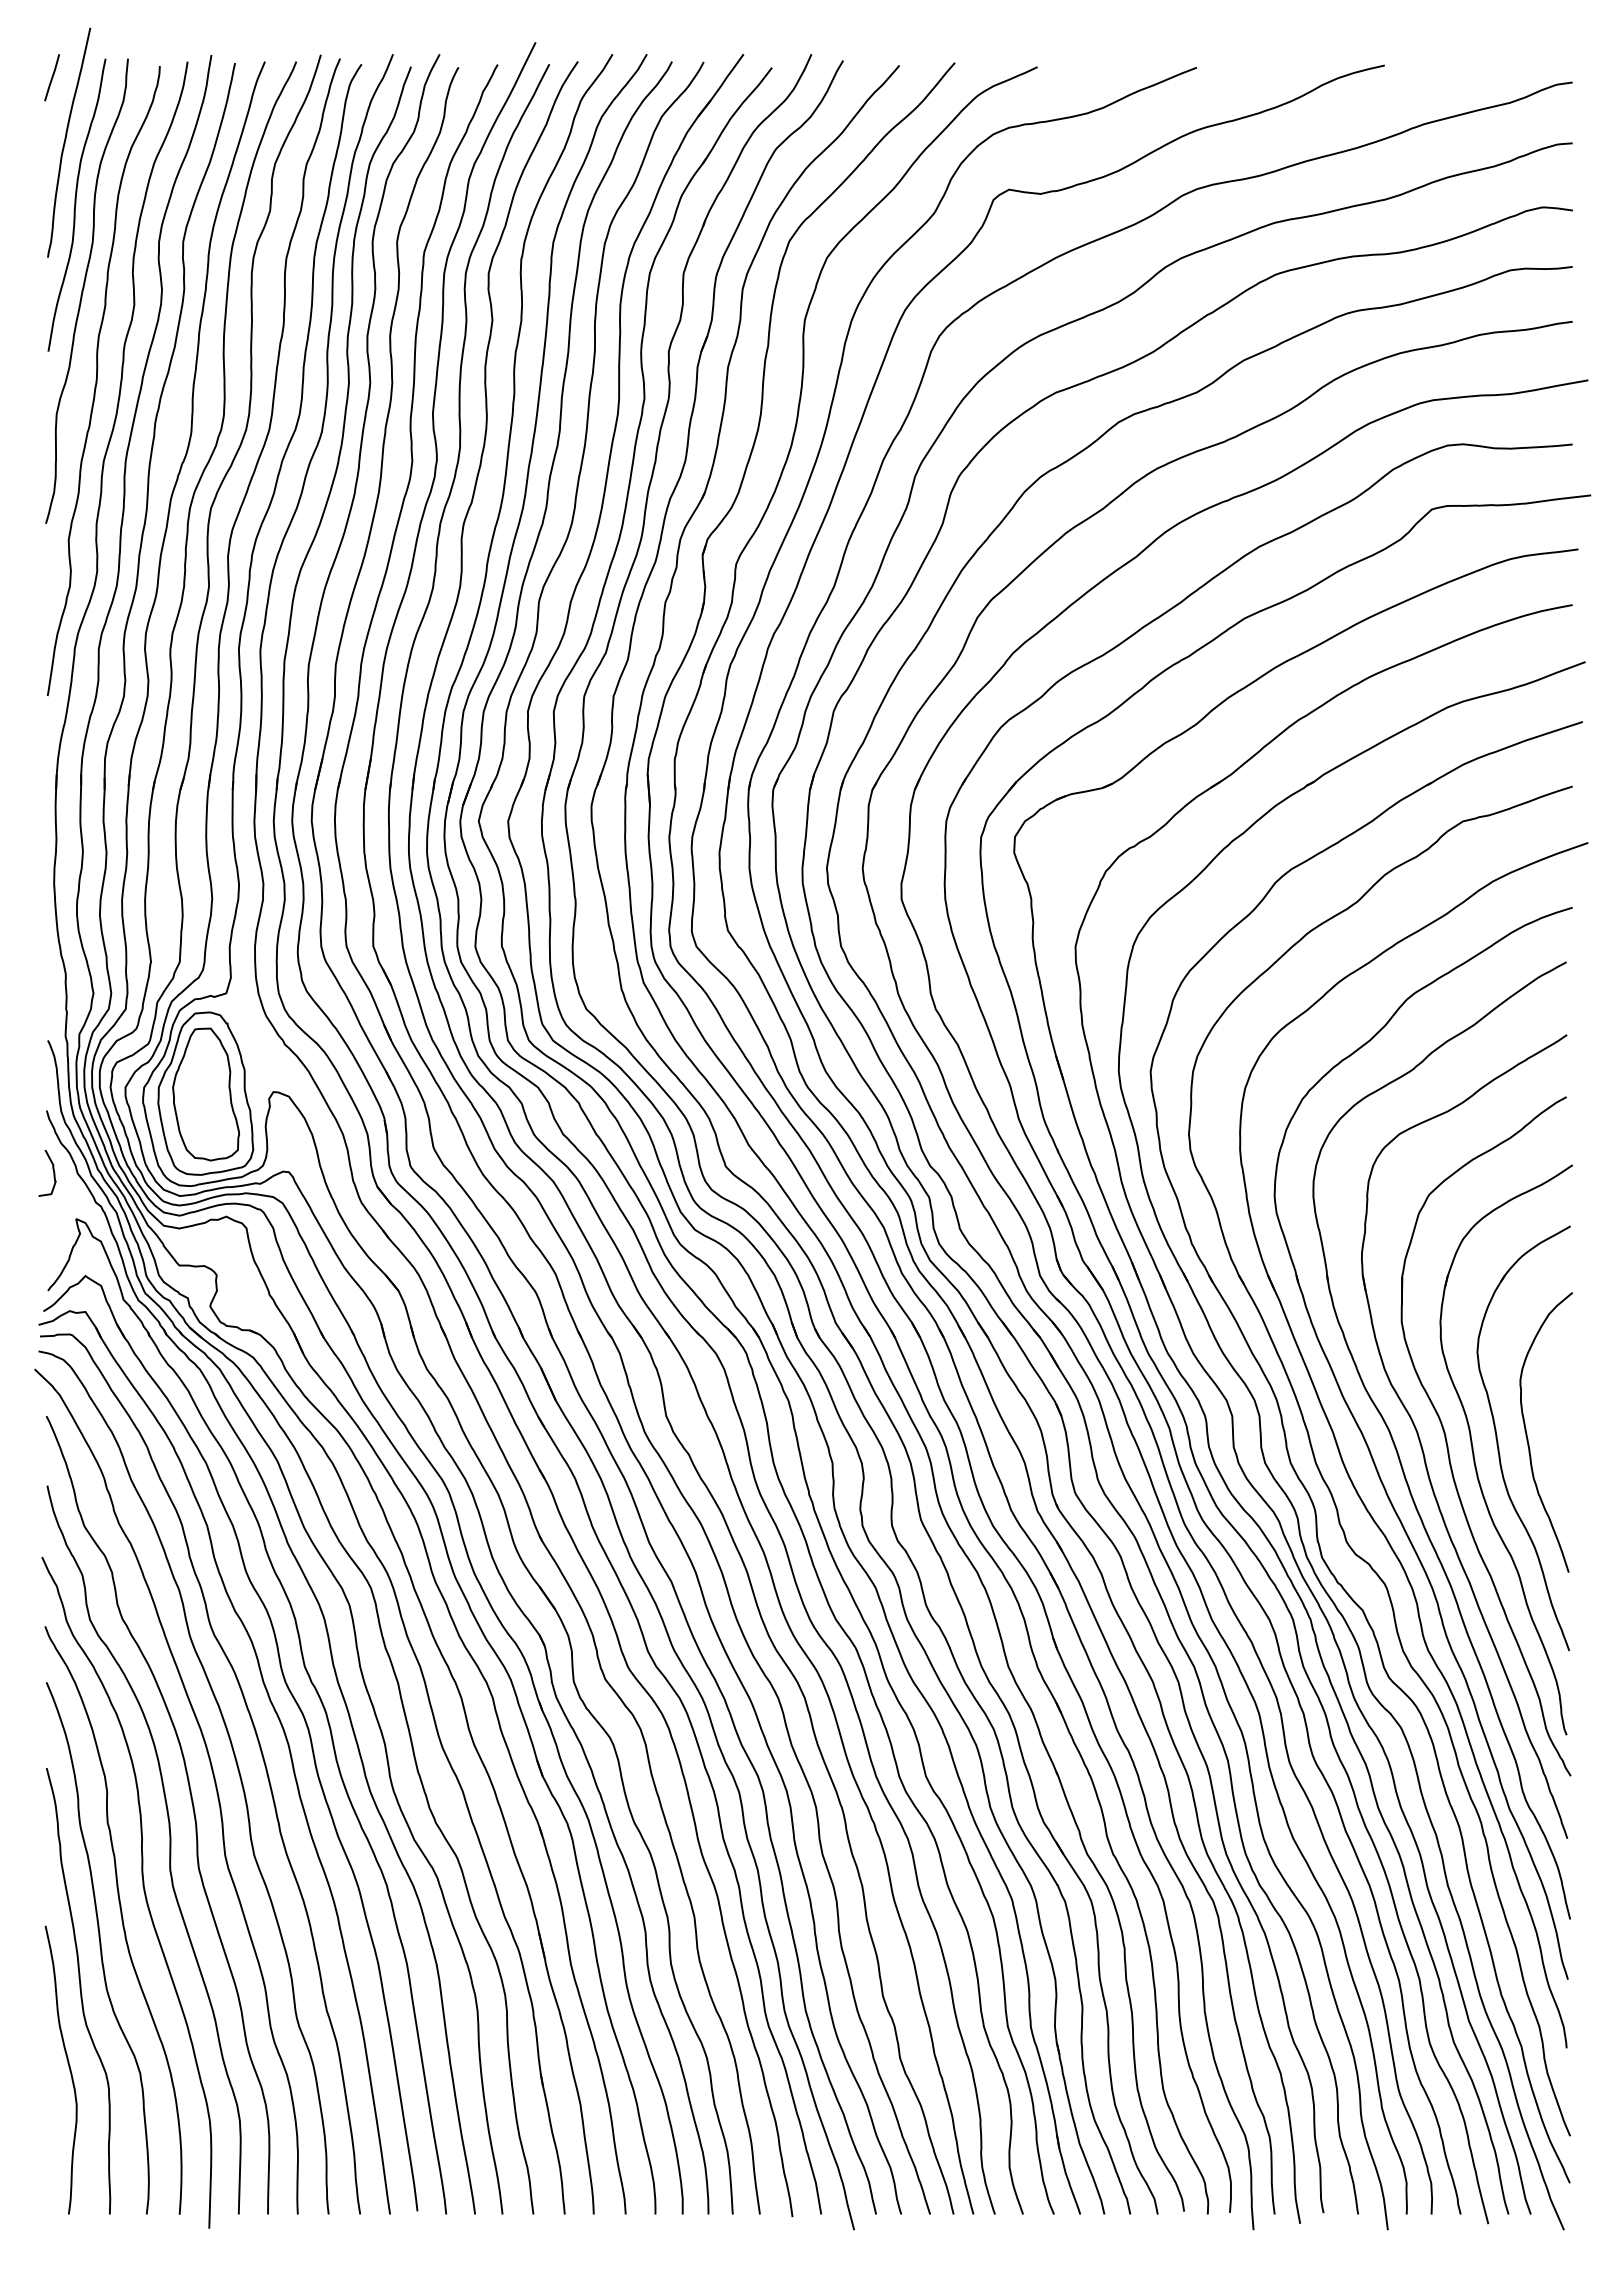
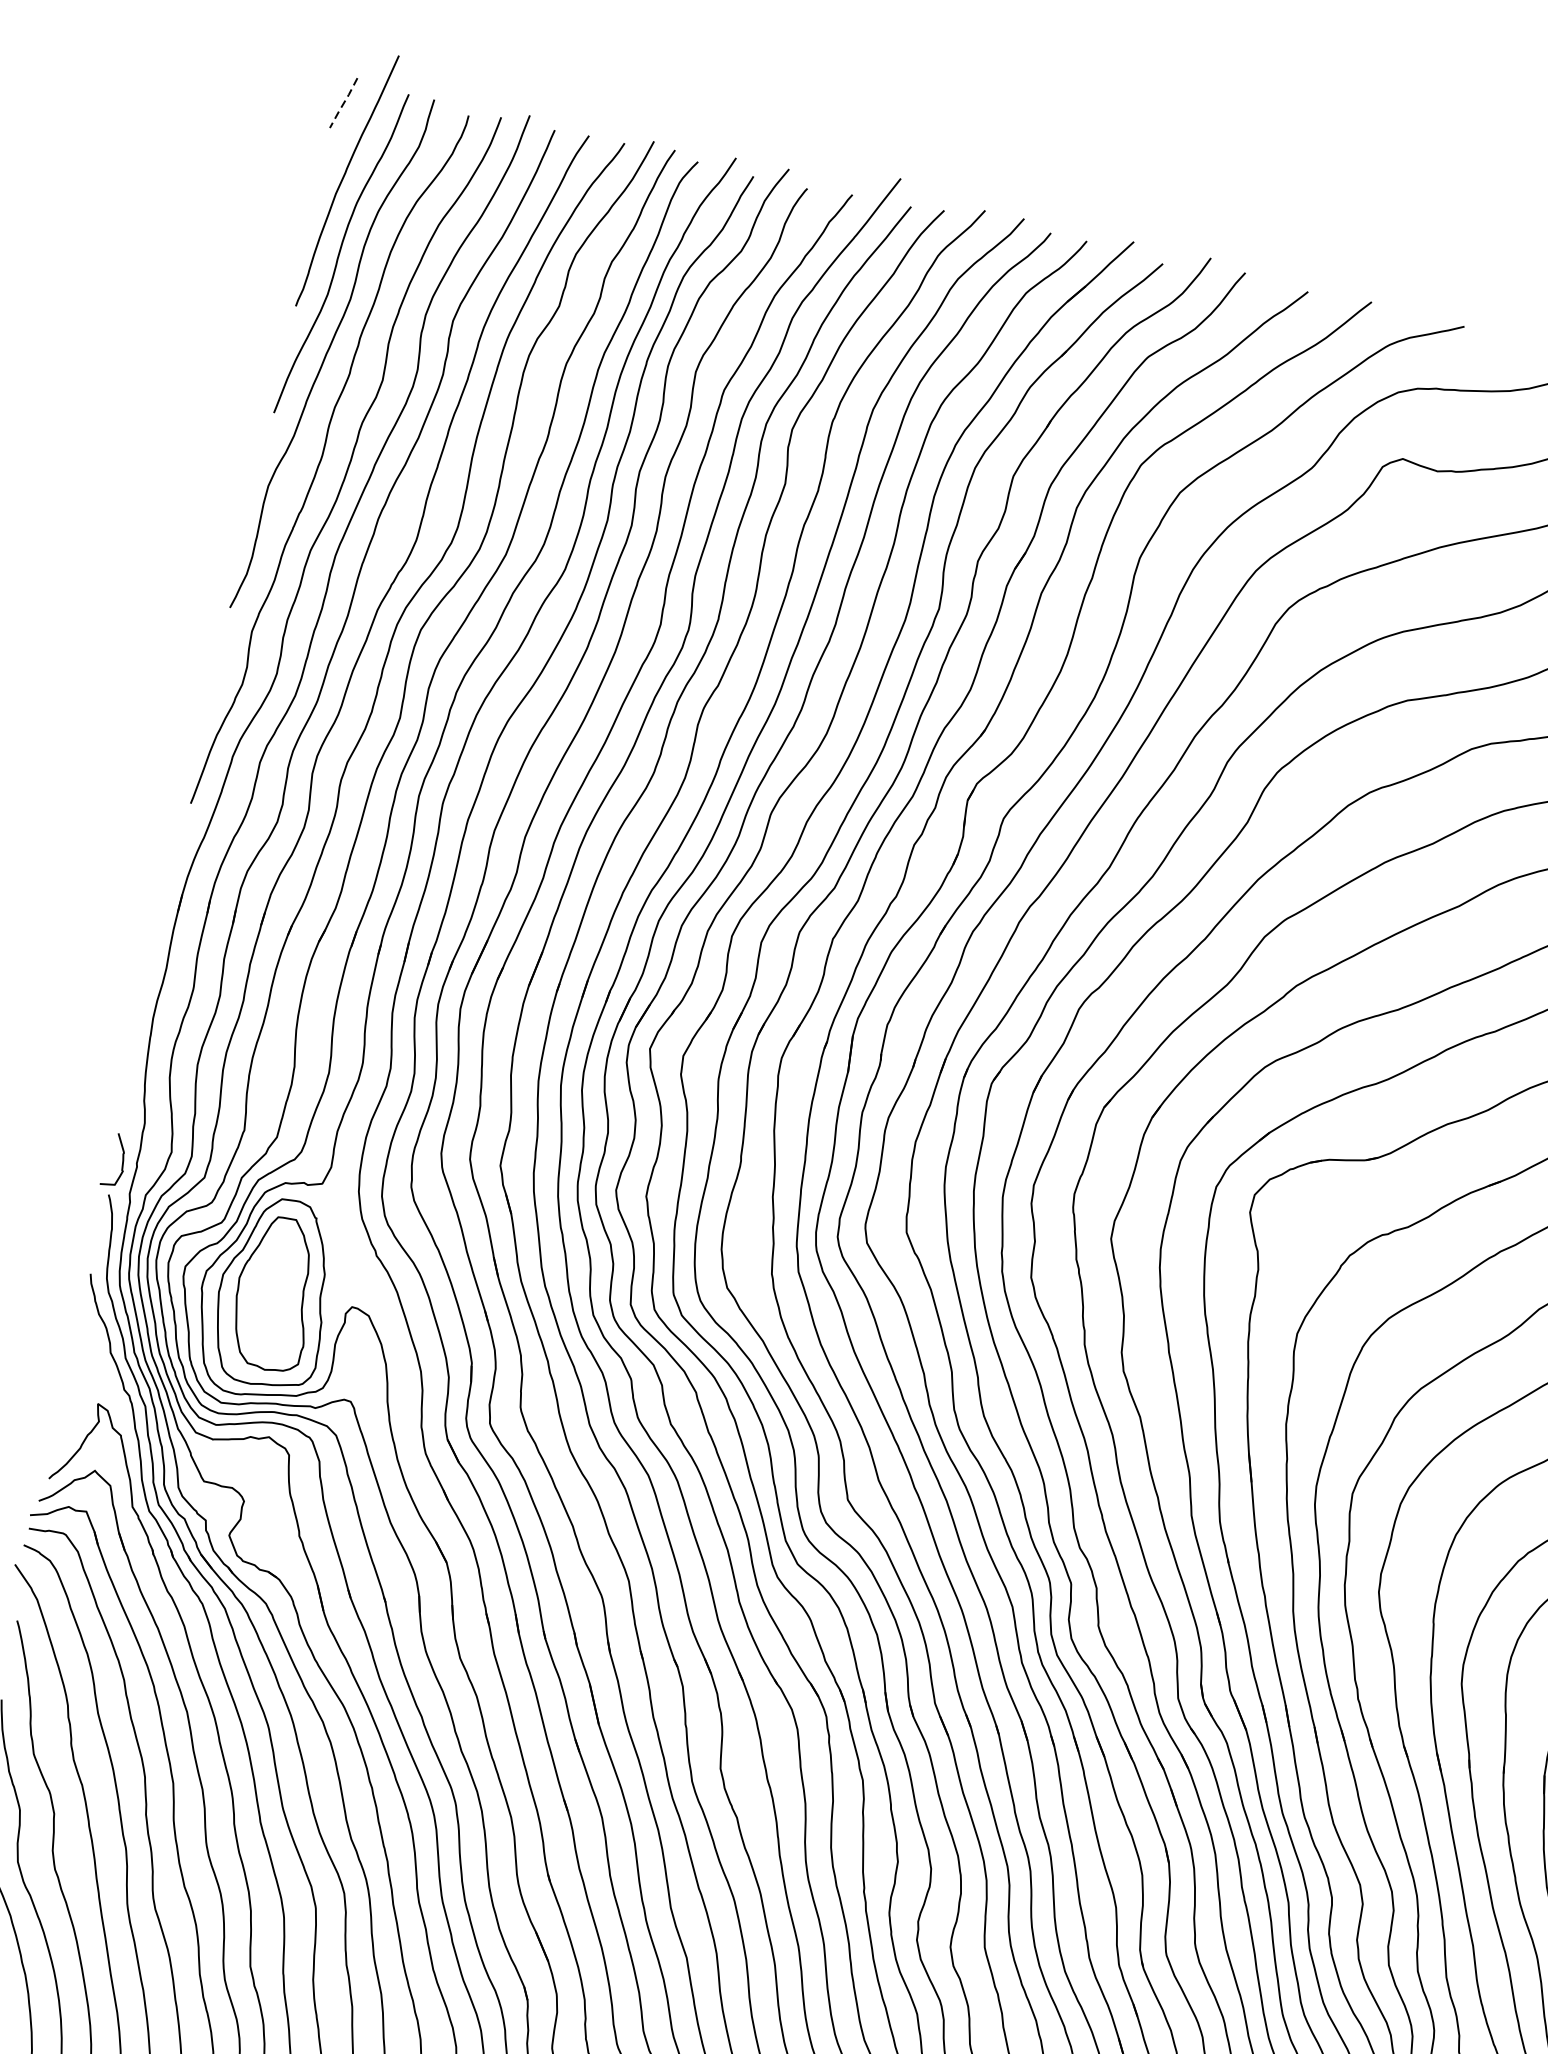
line: (52, 78) -> (343, 104), solid -> dashed
curve: (53, 1173) -> (122, 1161), moved

